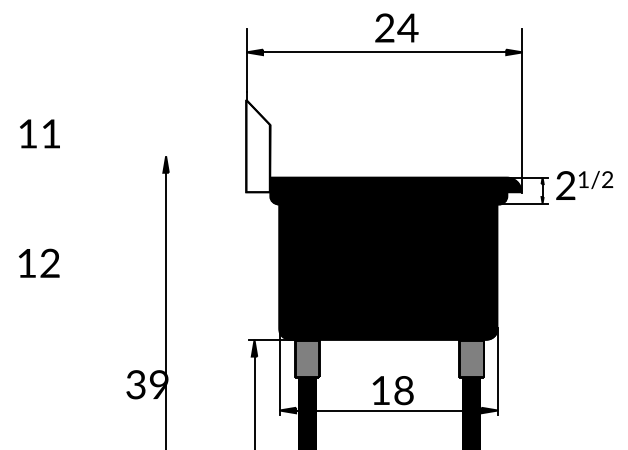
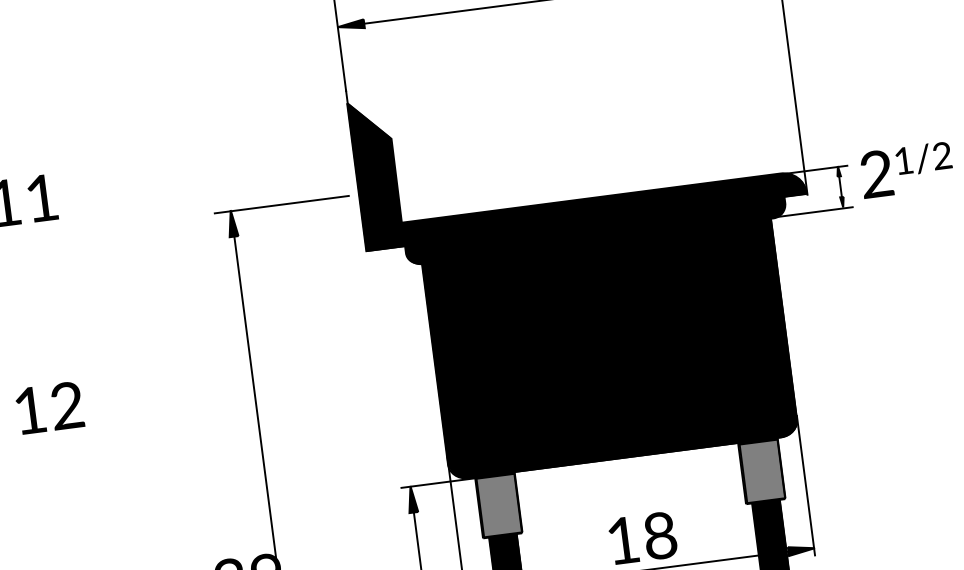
fill: (257, 145) -> (374, 173), added
line: (197, 156) -> (281, 204), added

